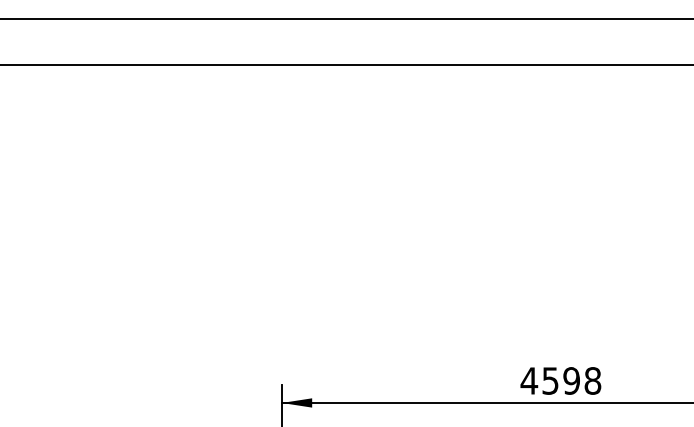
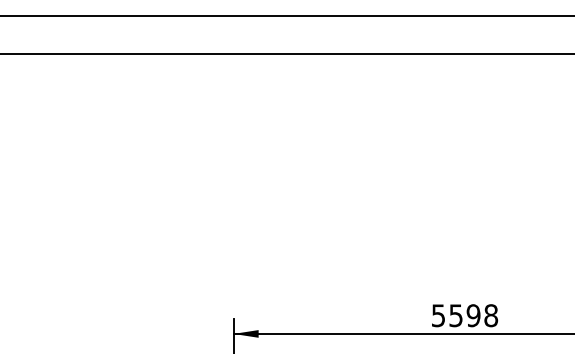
text: (529, 380) -> (438, 315), 4598 -> 5598

